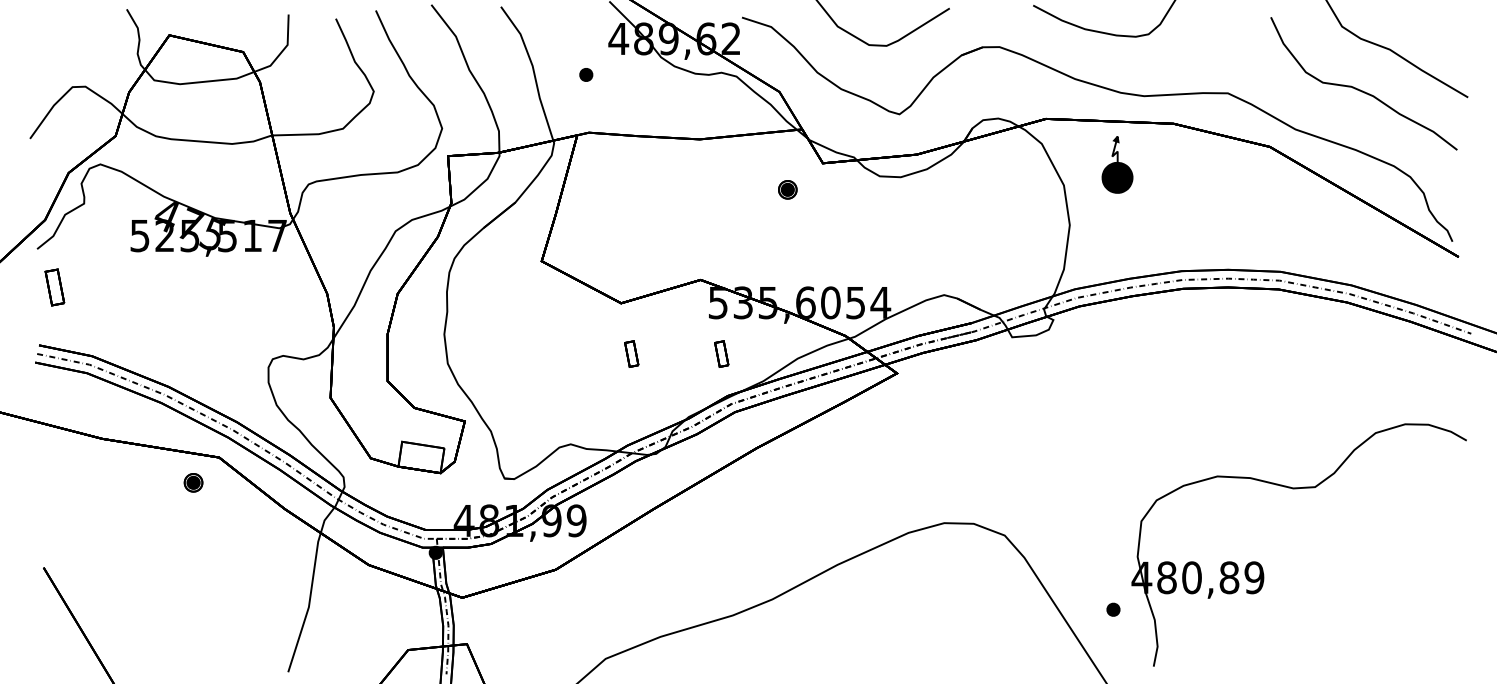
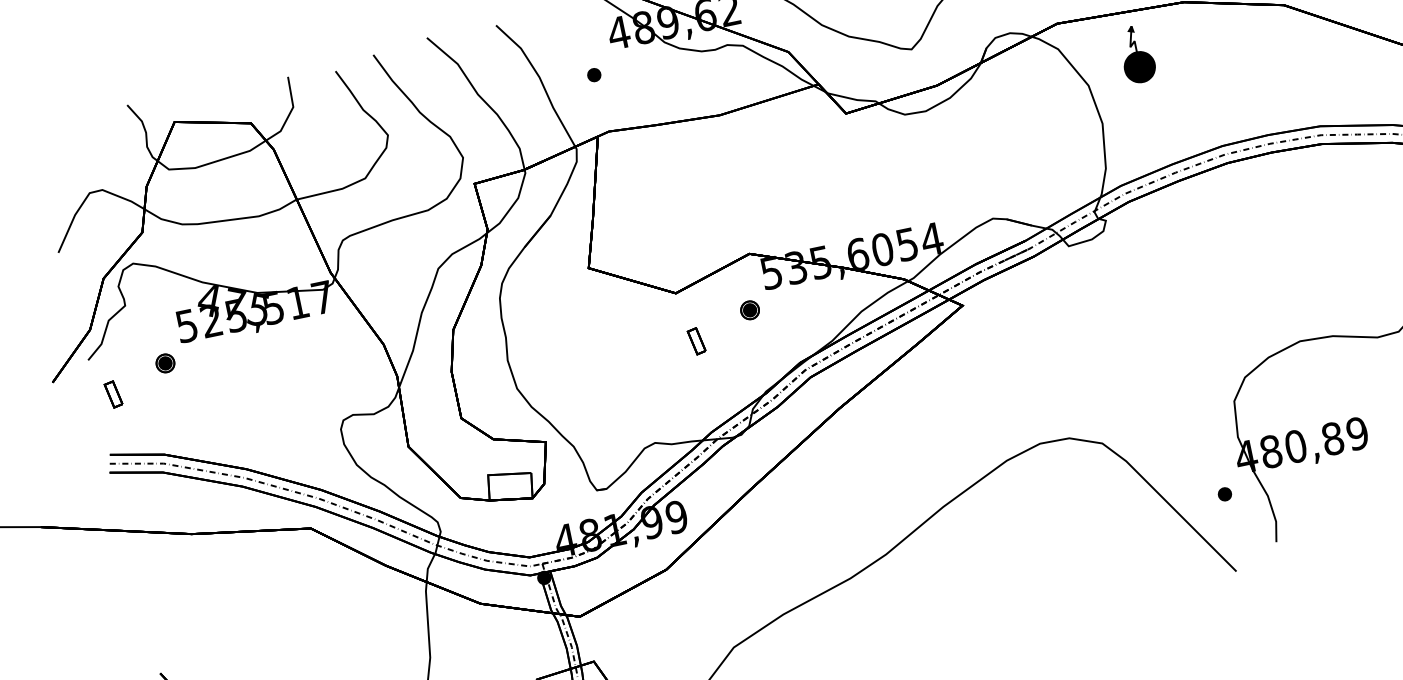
part: (787, 189) -> (749, 310), moved
part: (54, 287) -> (113, 394), size x0.71
part: (721, 353) -> (785, 322), removed
part: (193, 482) -> (165, 363), moved

